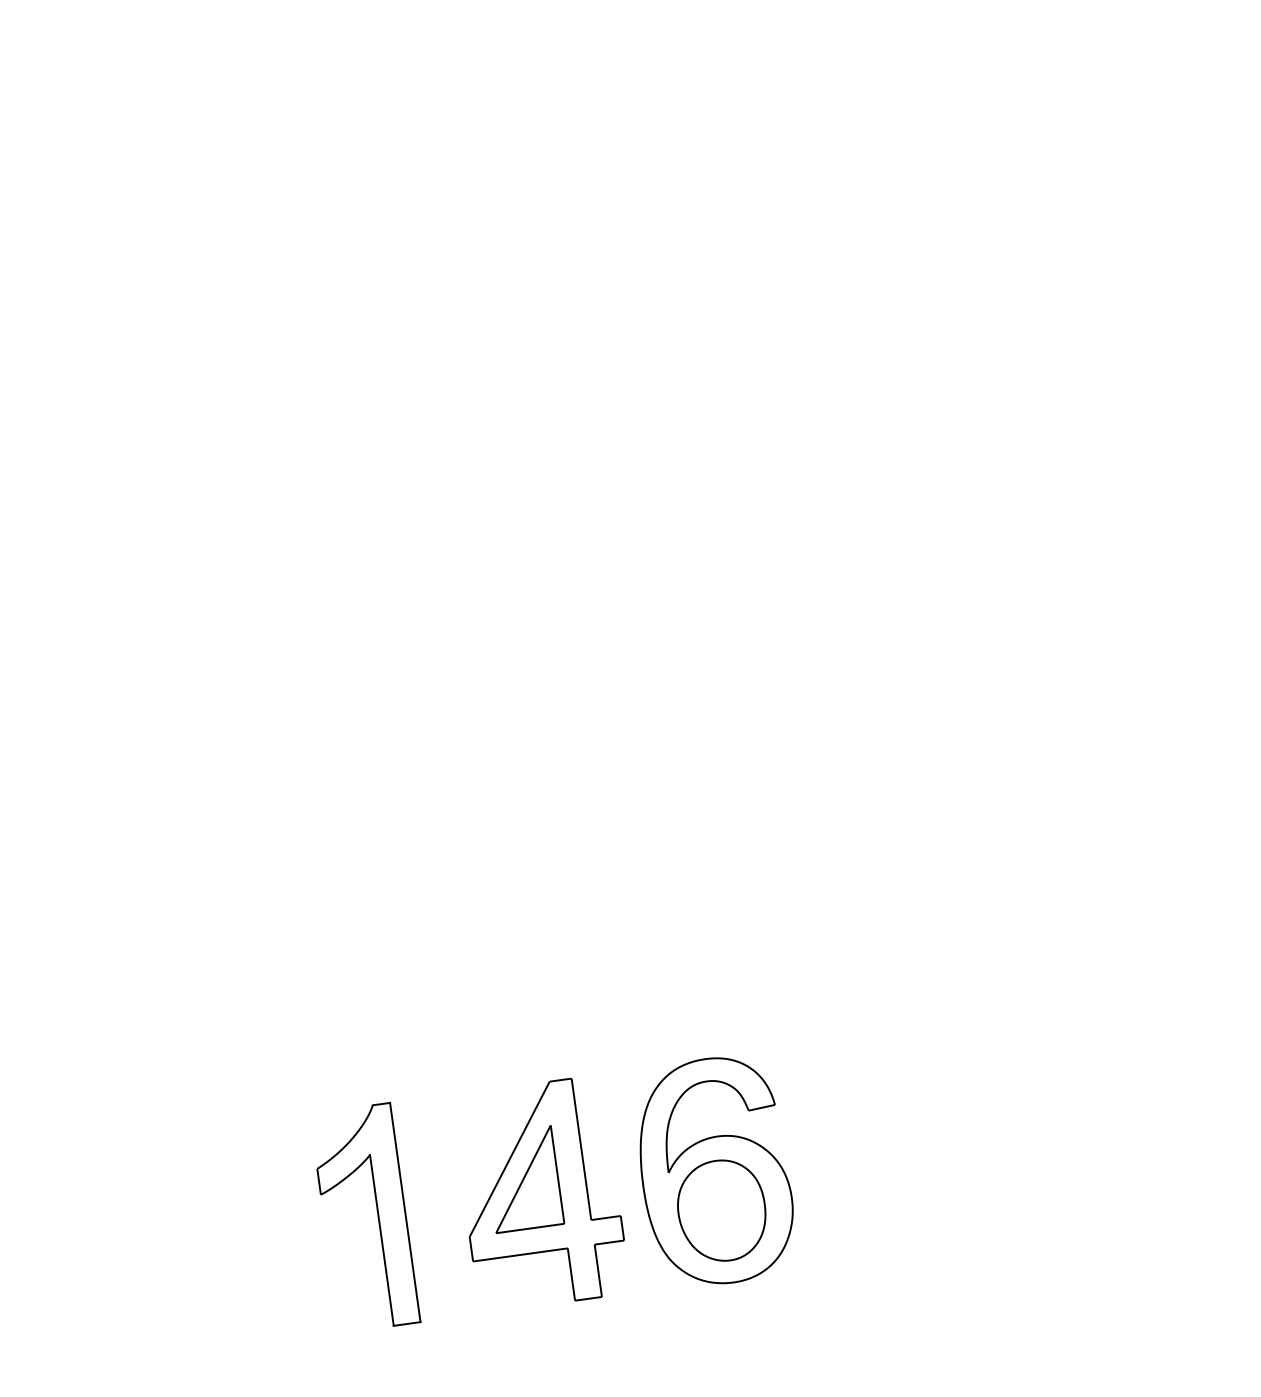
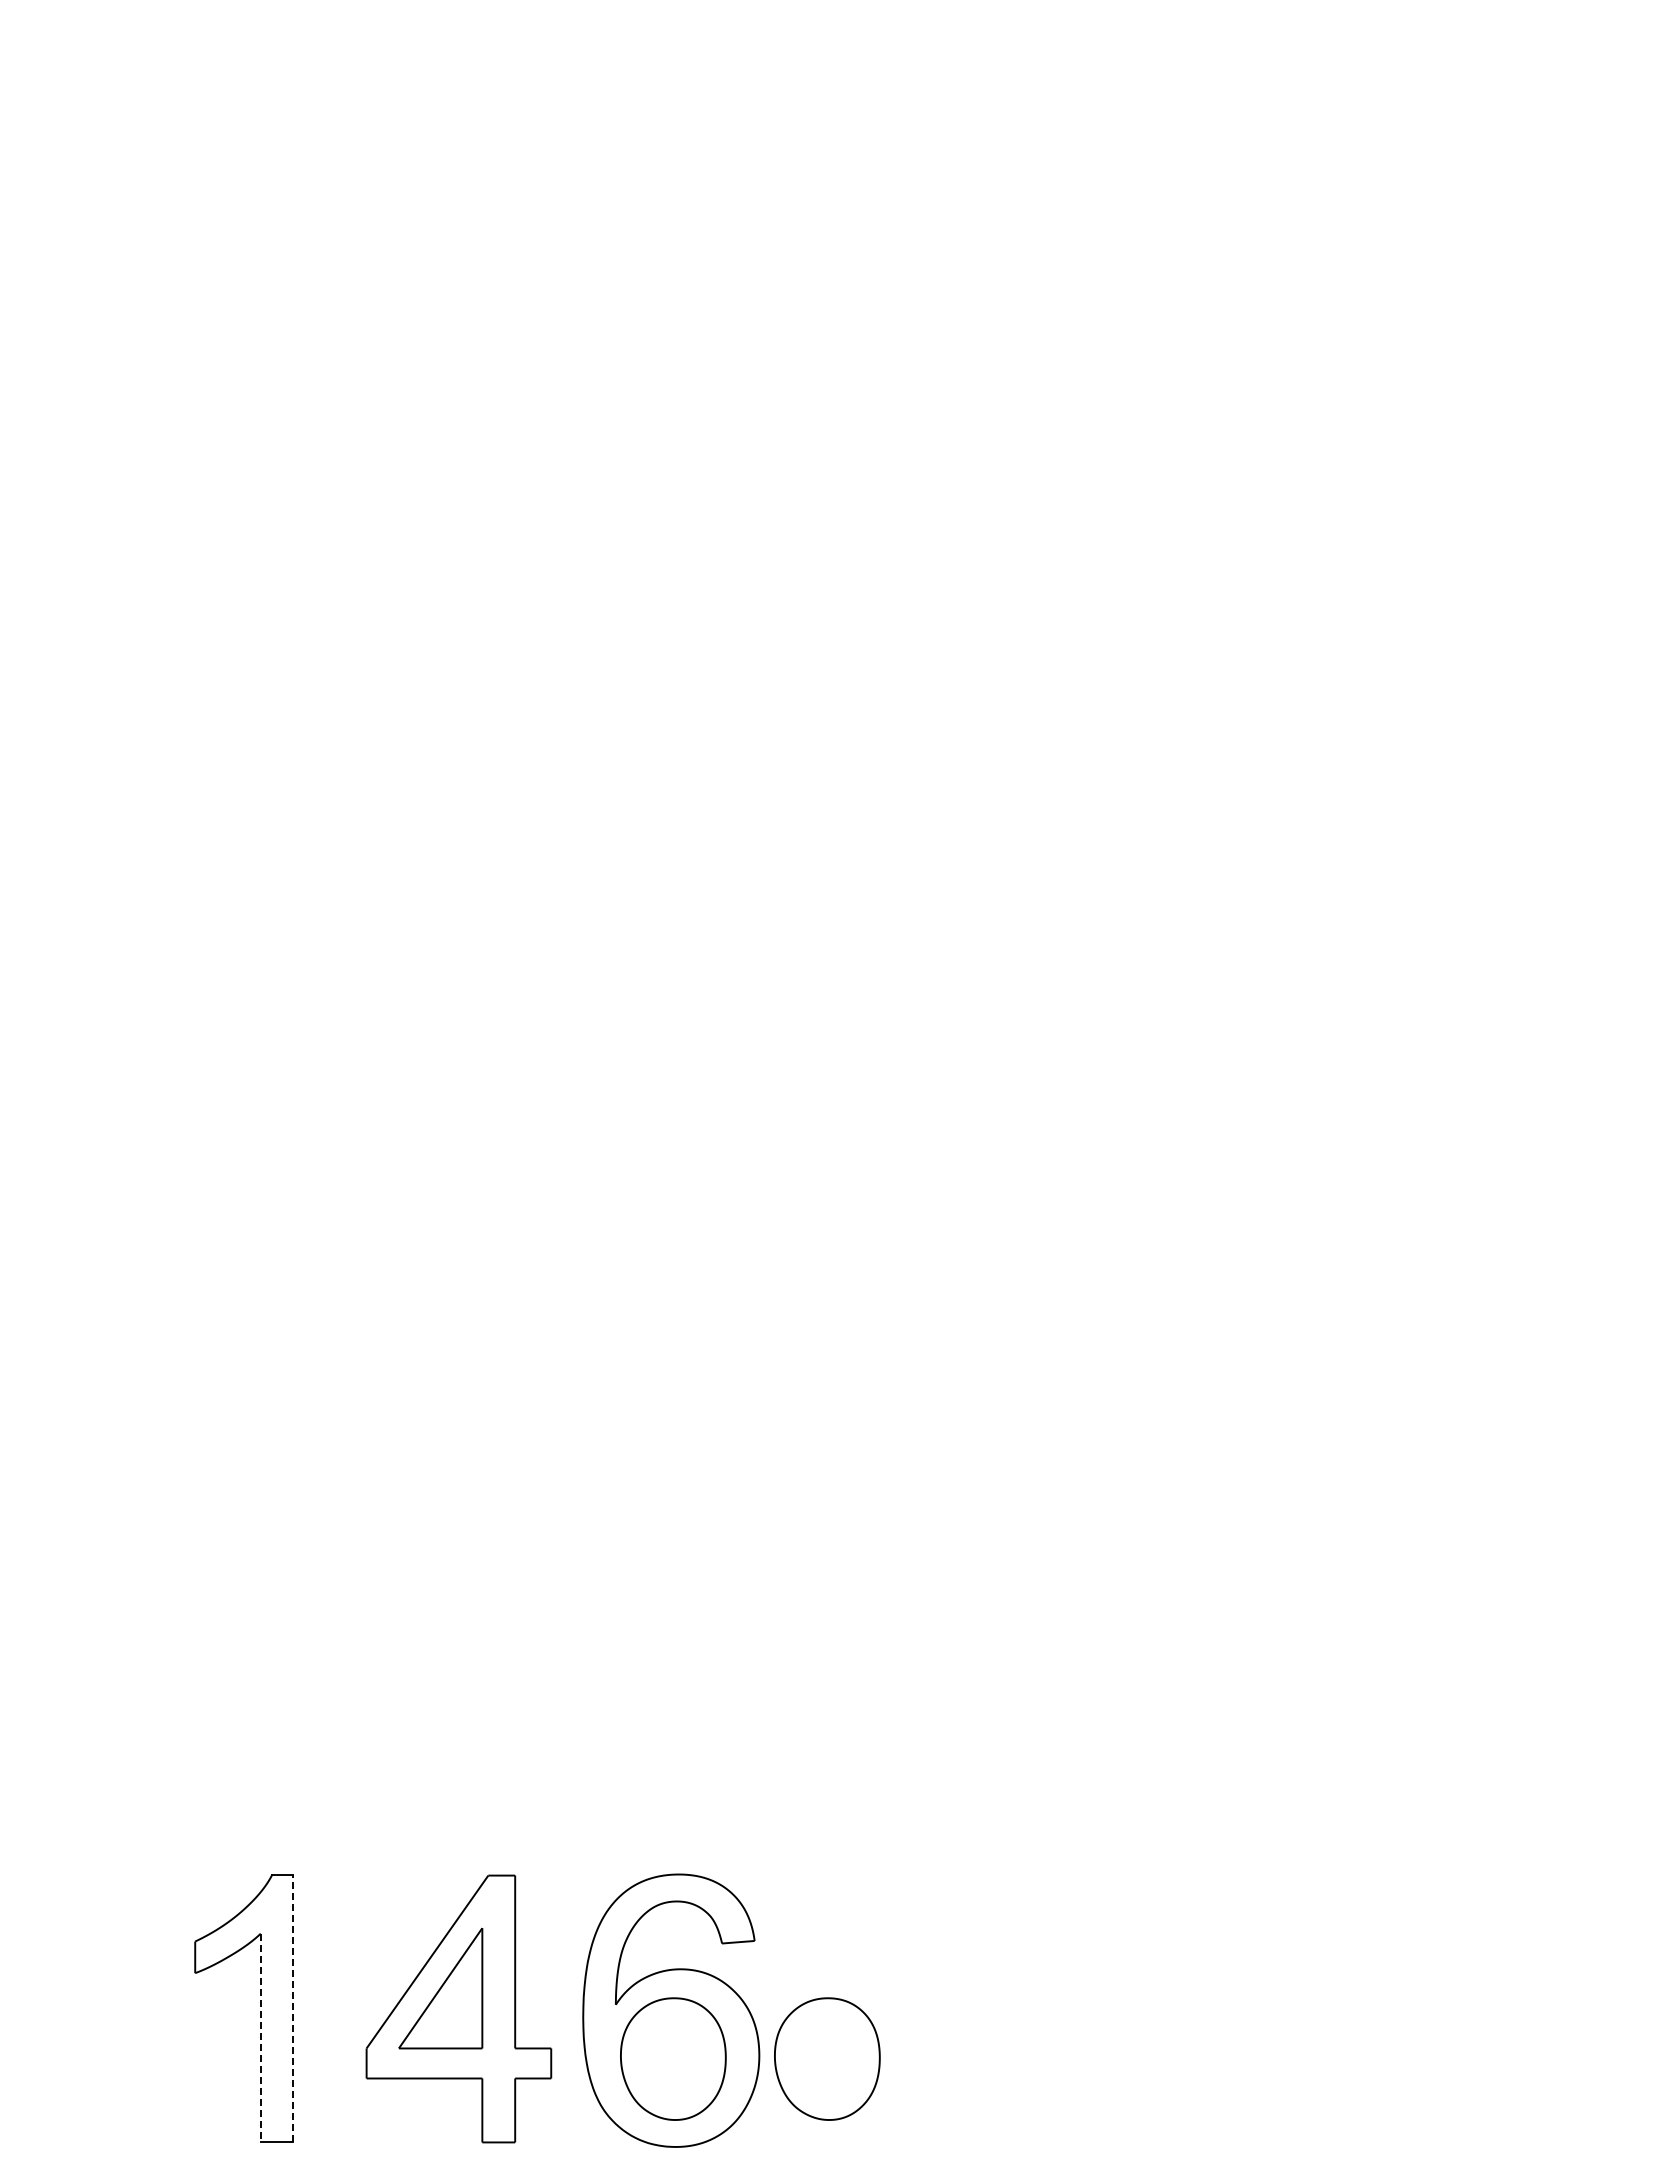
part: (847, 1192) -> (827, 2058), added
line: (405, 1212) -> (293, 2008), solid -> dashed
line: (381, 1240) -> (260, 2038), solid -> dashed

